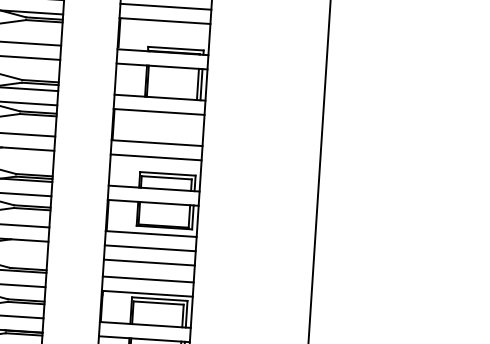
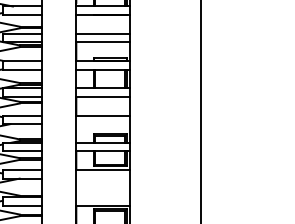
line: (155, 157) -> (102, 124), removed
line: (149, 247) -> (102, 178), removed
line: (148, 262) -> (102, 187), removed
line: (147, 279) -> (102, 197), removed

